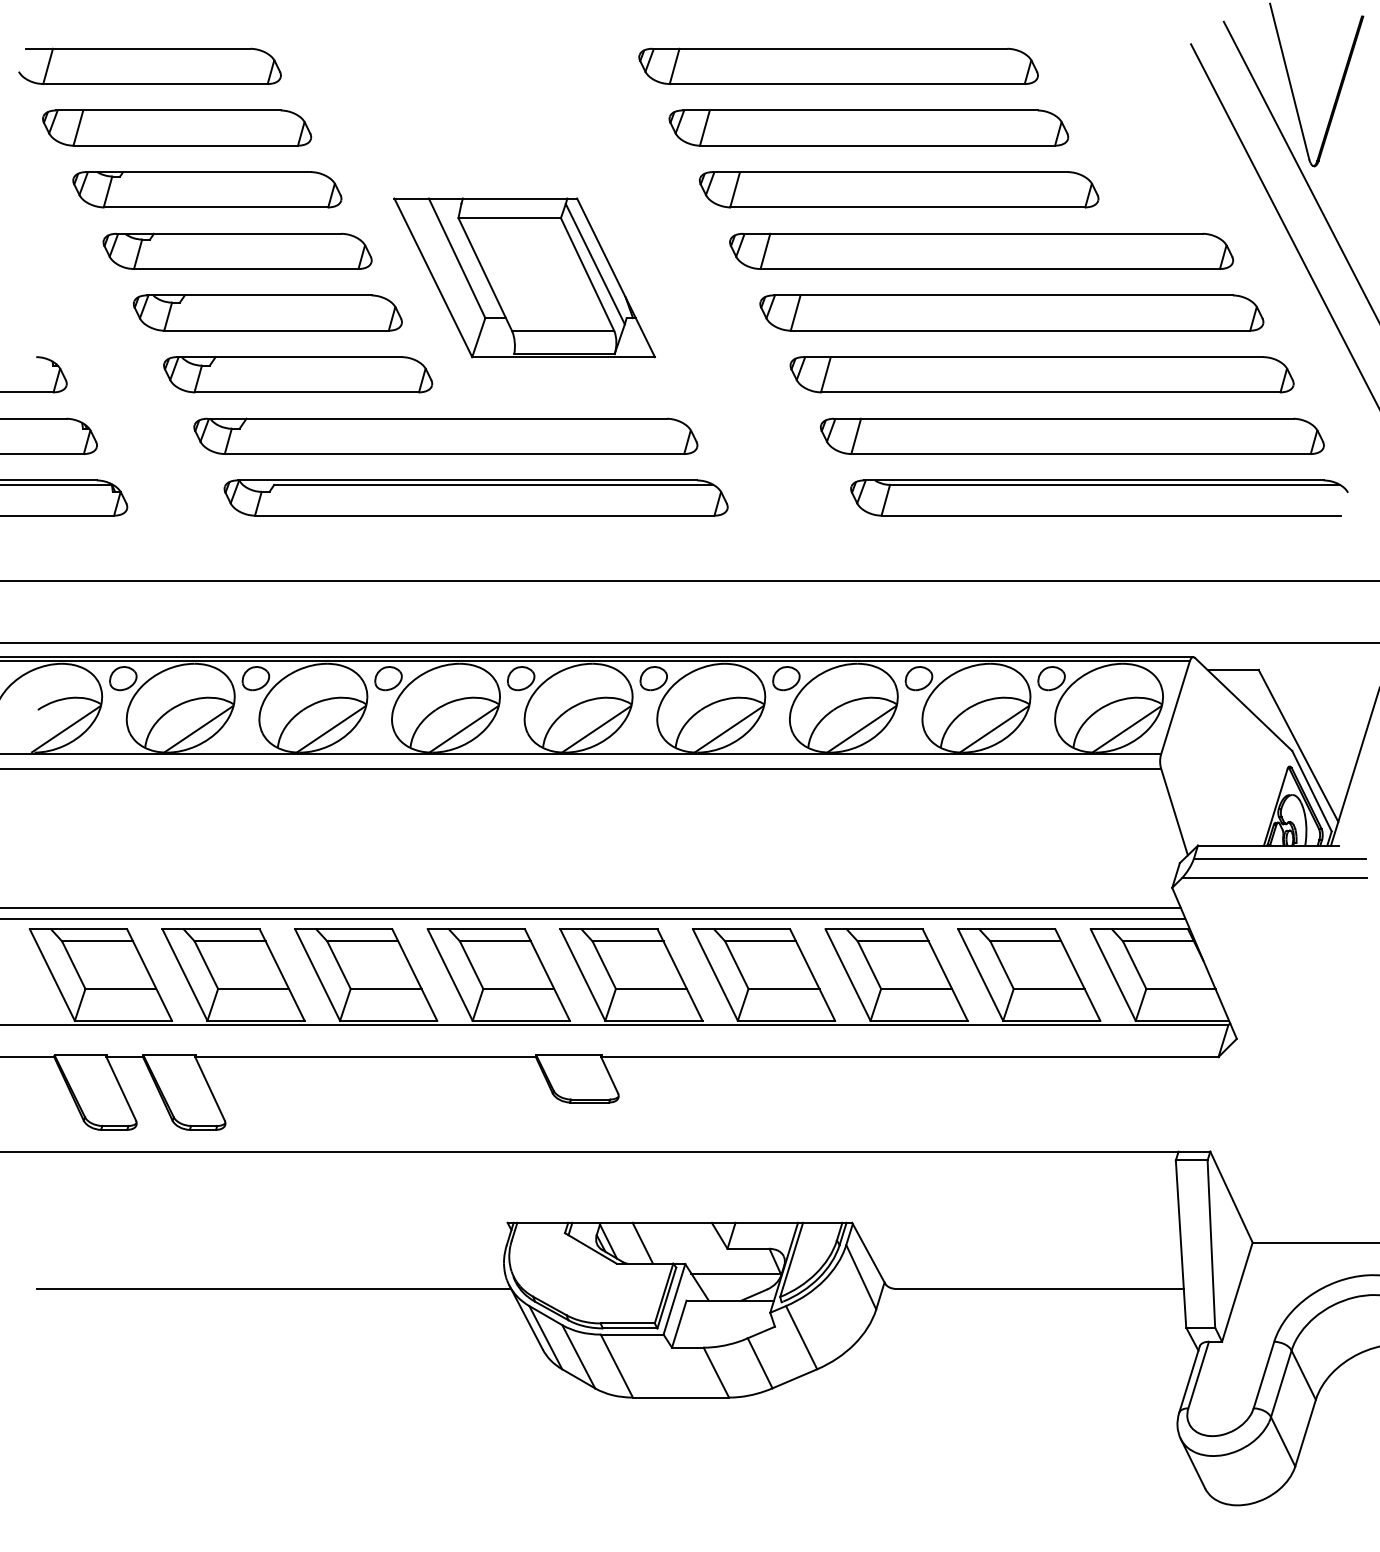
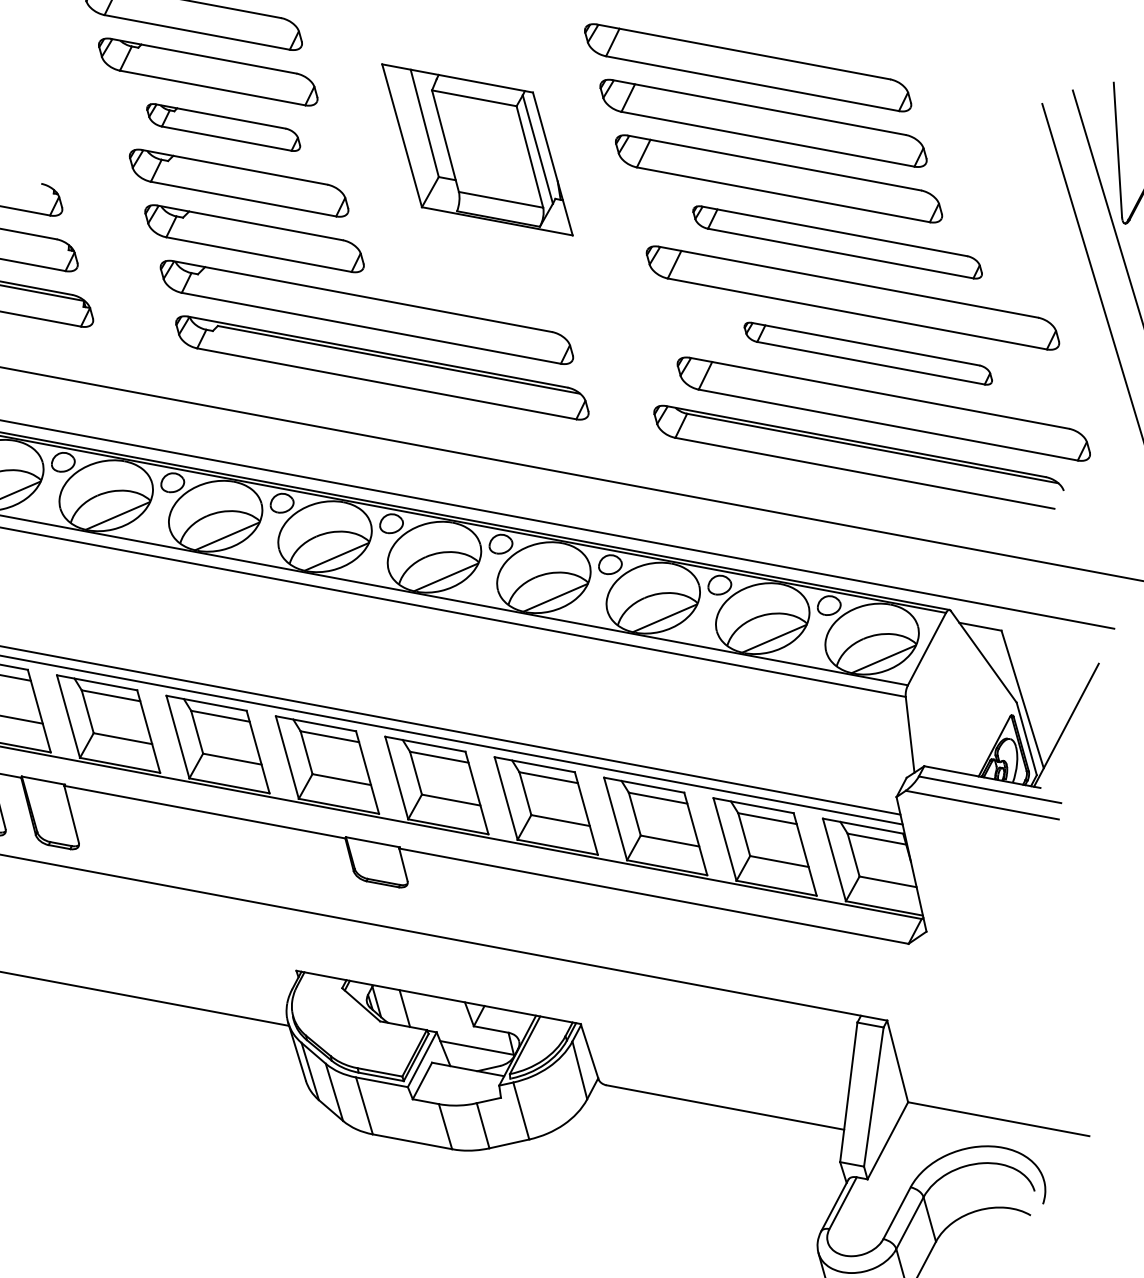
part: (237, 250) -> (223, 126), size x0.7
part: (981, 250) -> (837, 241), size x0.7
part: (524, 277) -> (477, 149), moved
part: (1041, 374) -> (867, 353), size x0.6
part: (1099, 485) -> (859, 446), moved

